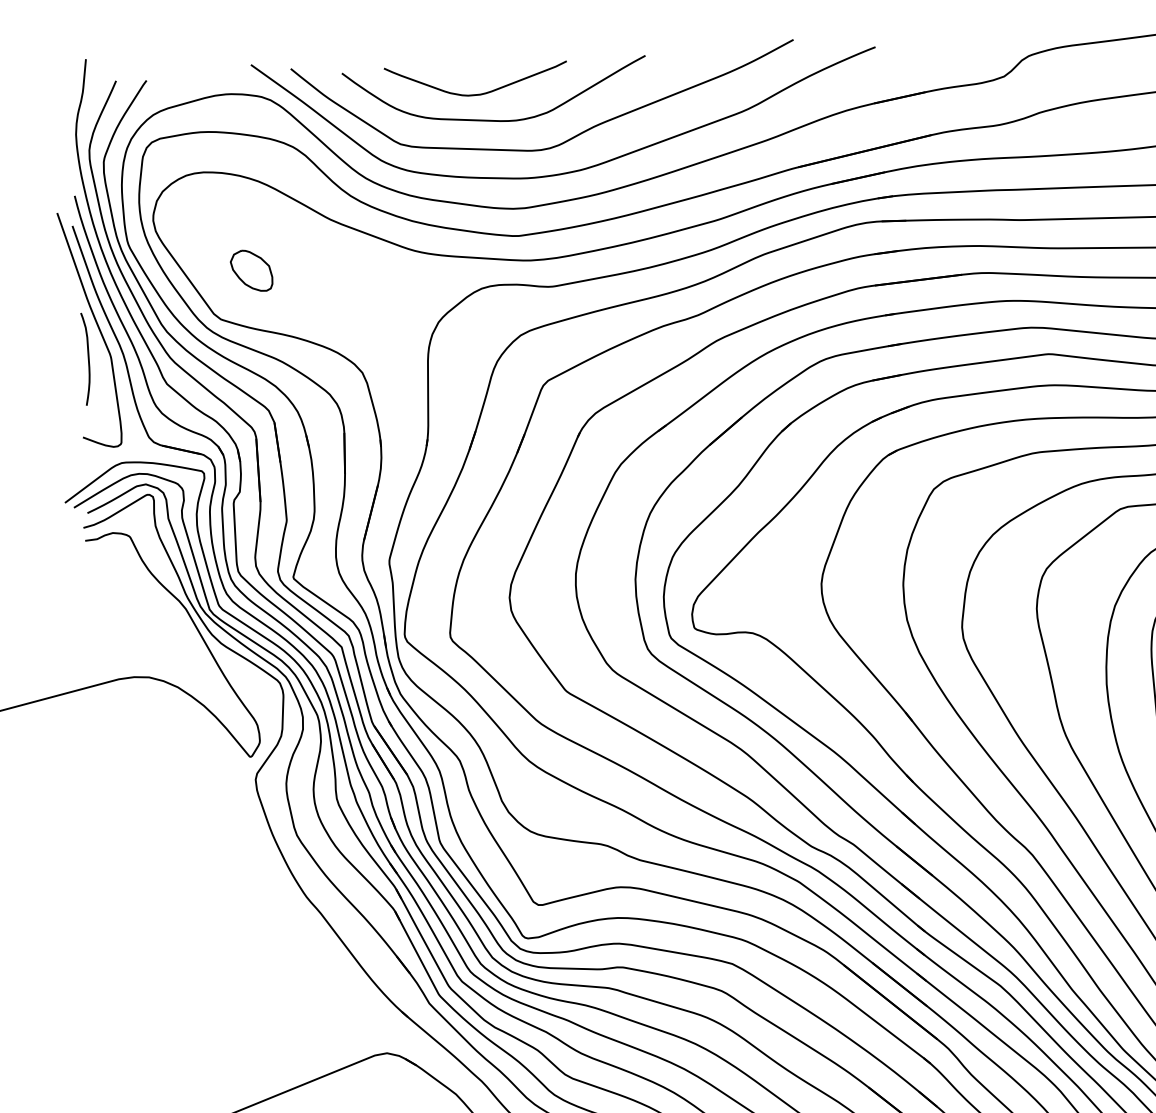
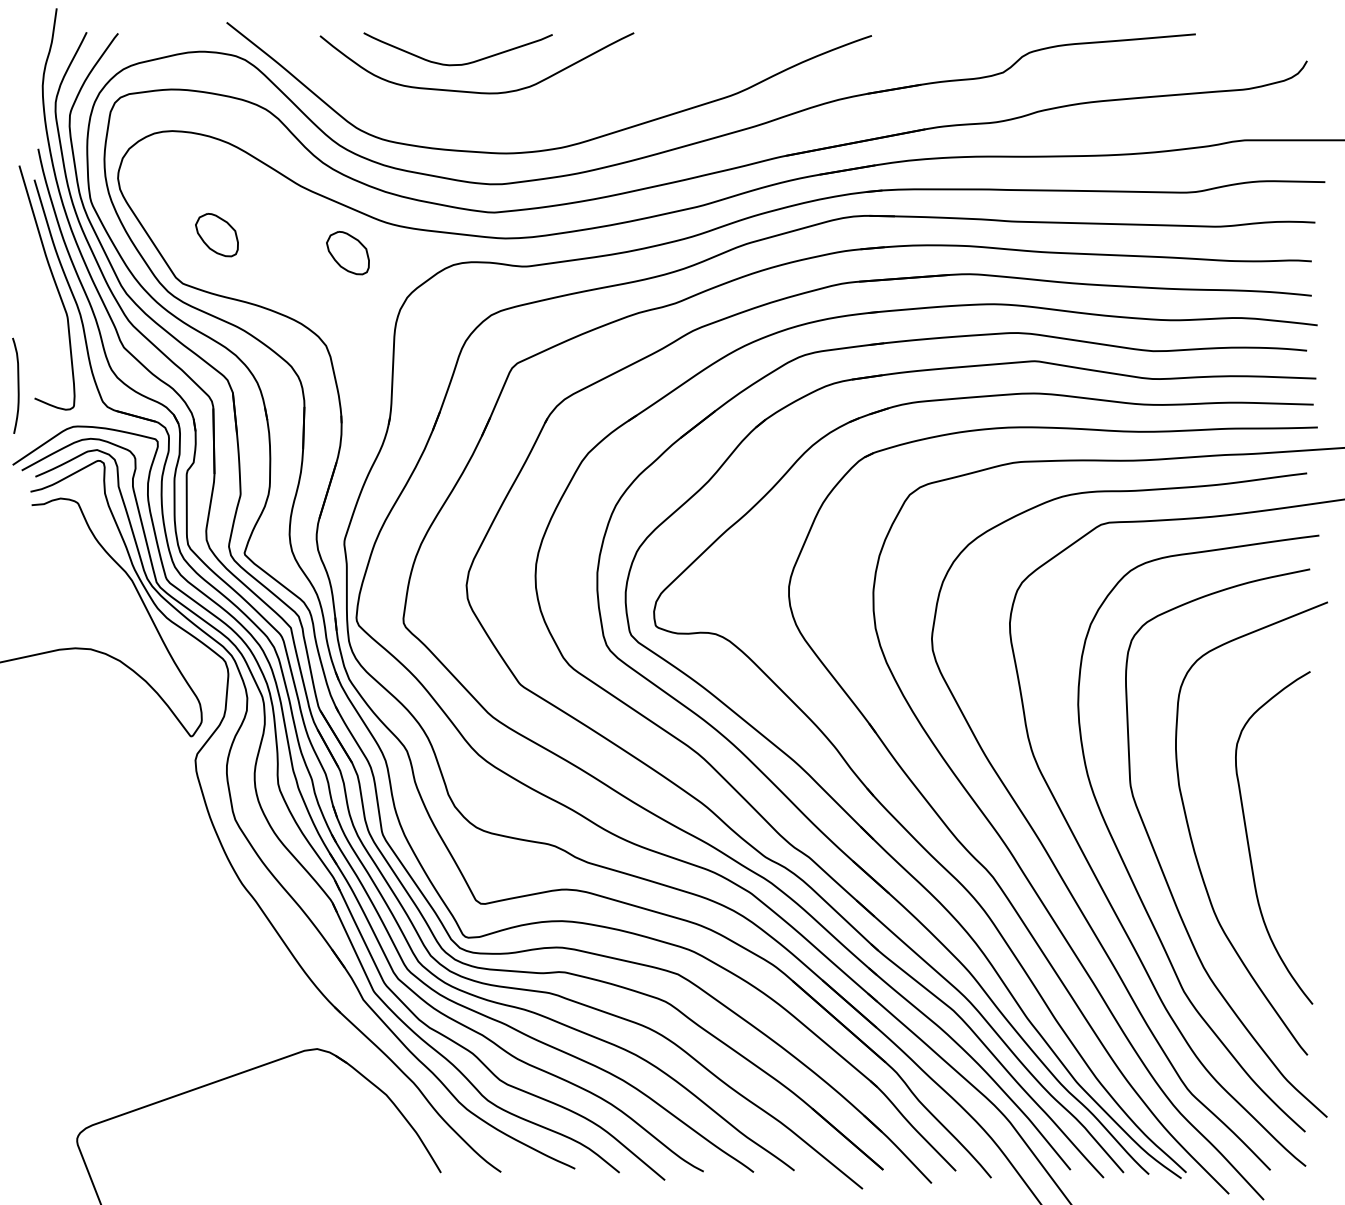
curve: (565, 140) -> (547, 116), removed
part: (378, 282) -> (347, 253), added
curve: (87, 358) -> (17, 385), moved

